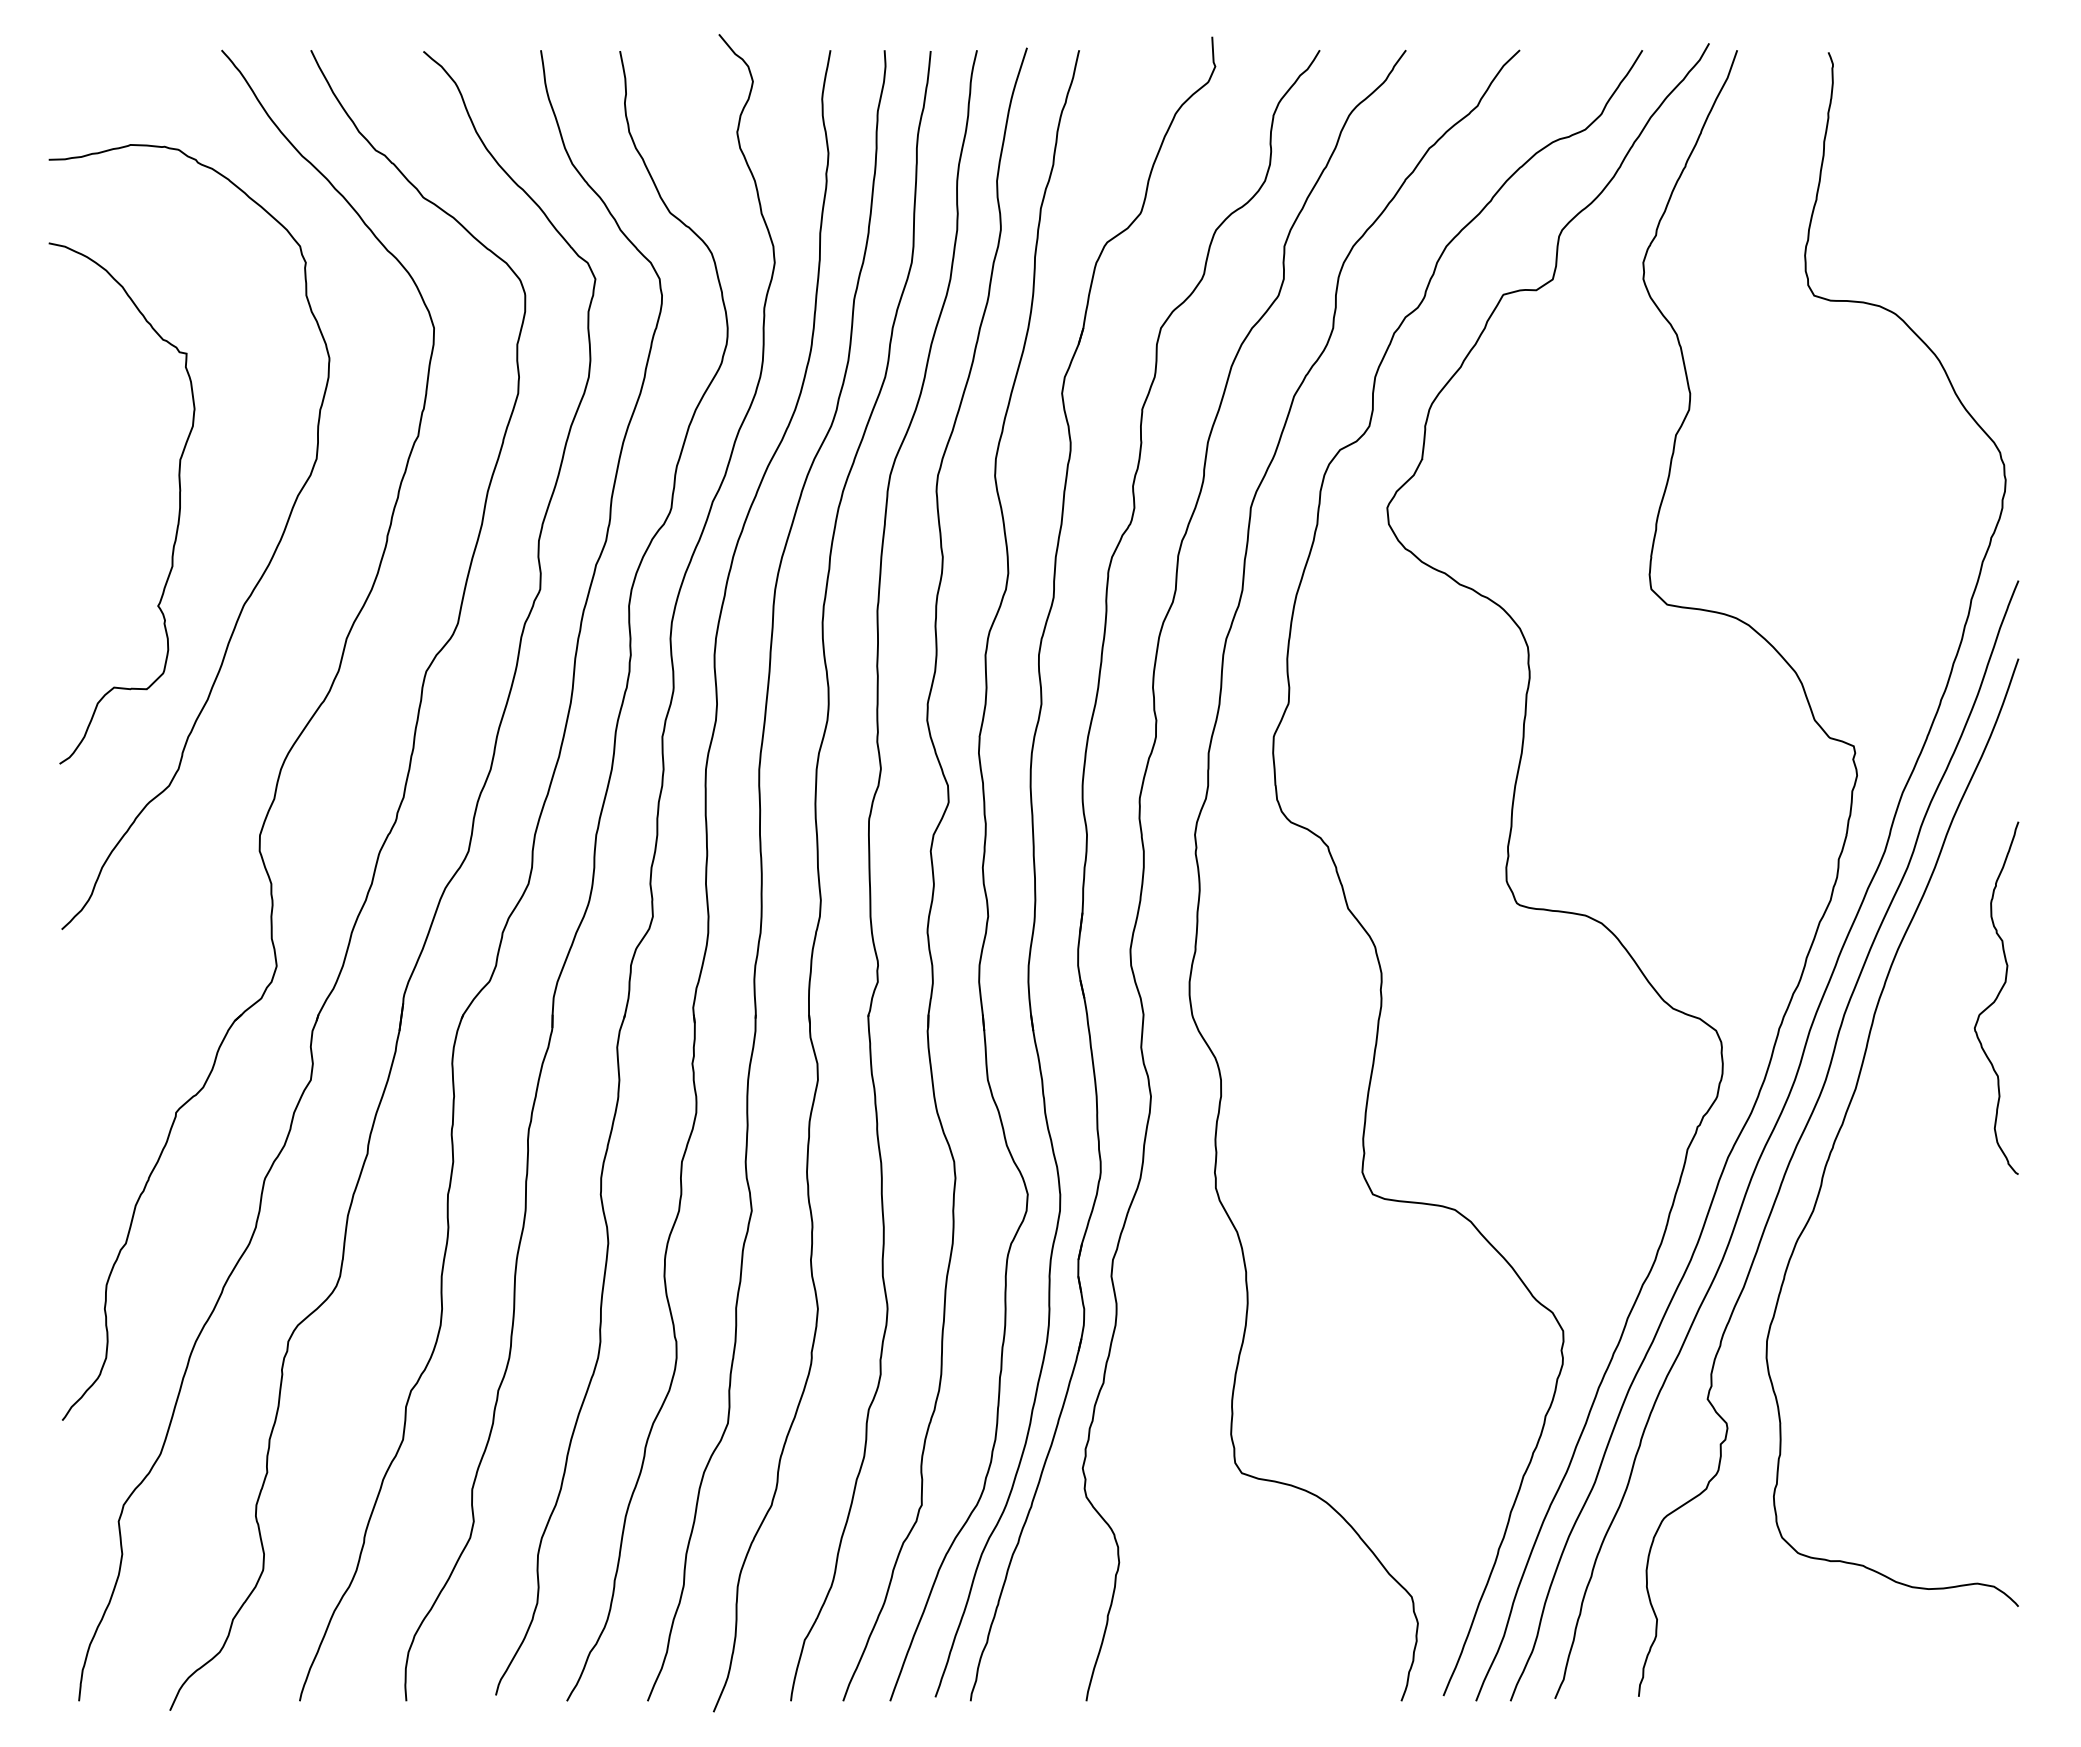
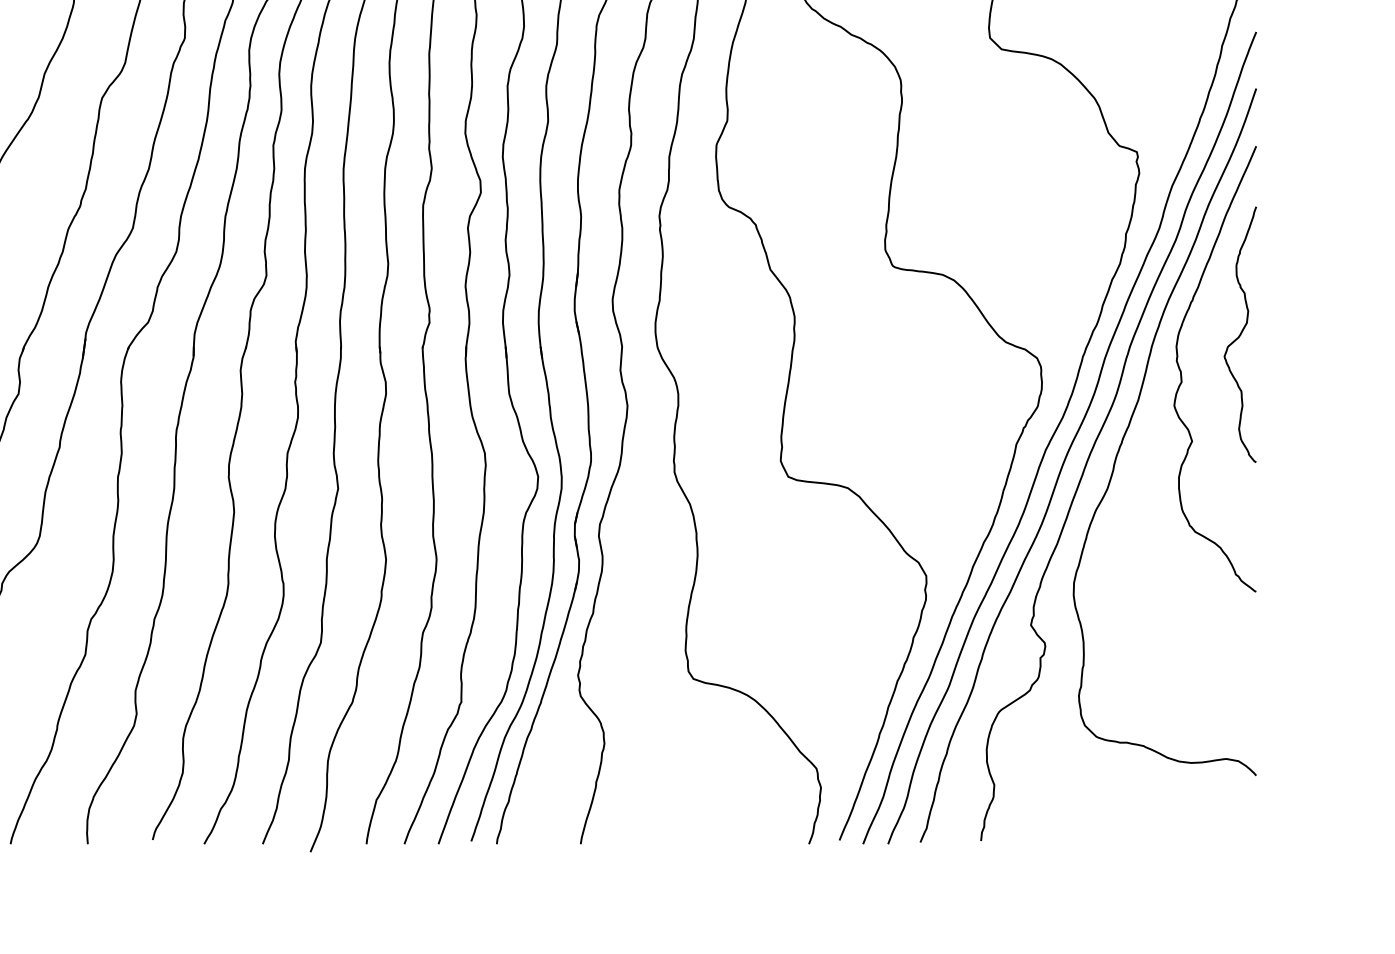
curve: (1915, 1049) -> (1181, 371), added

